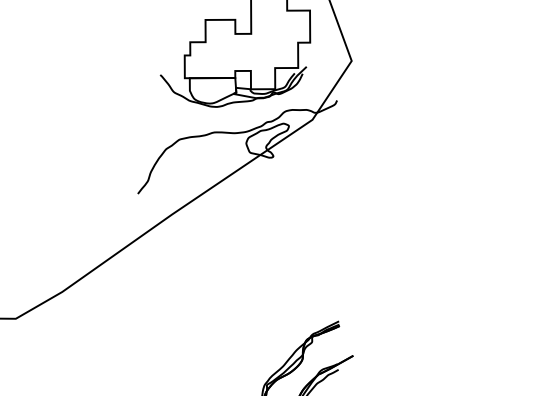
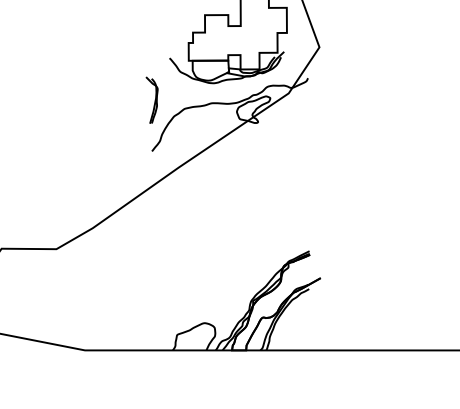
part: (137, 127) -> (151, 99), added

